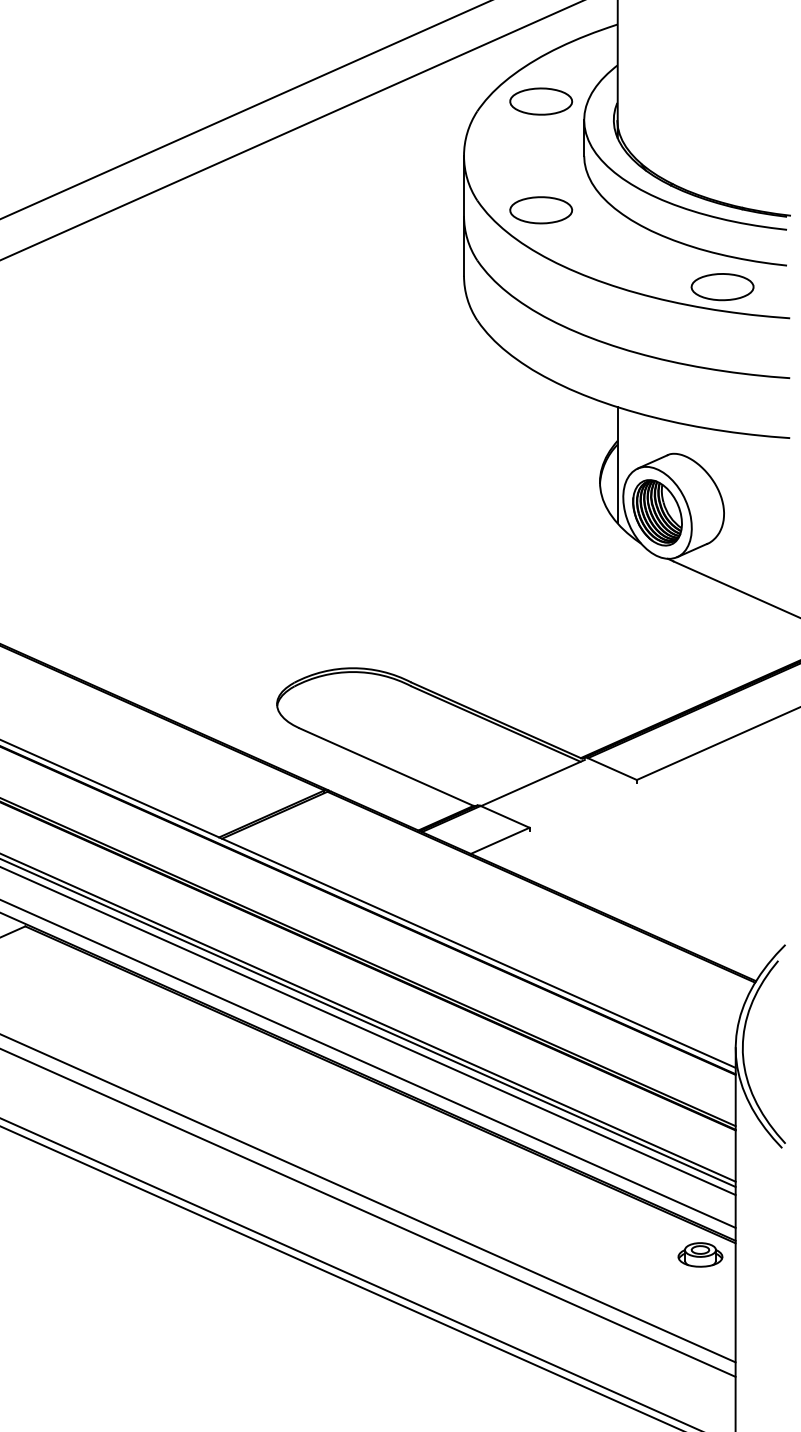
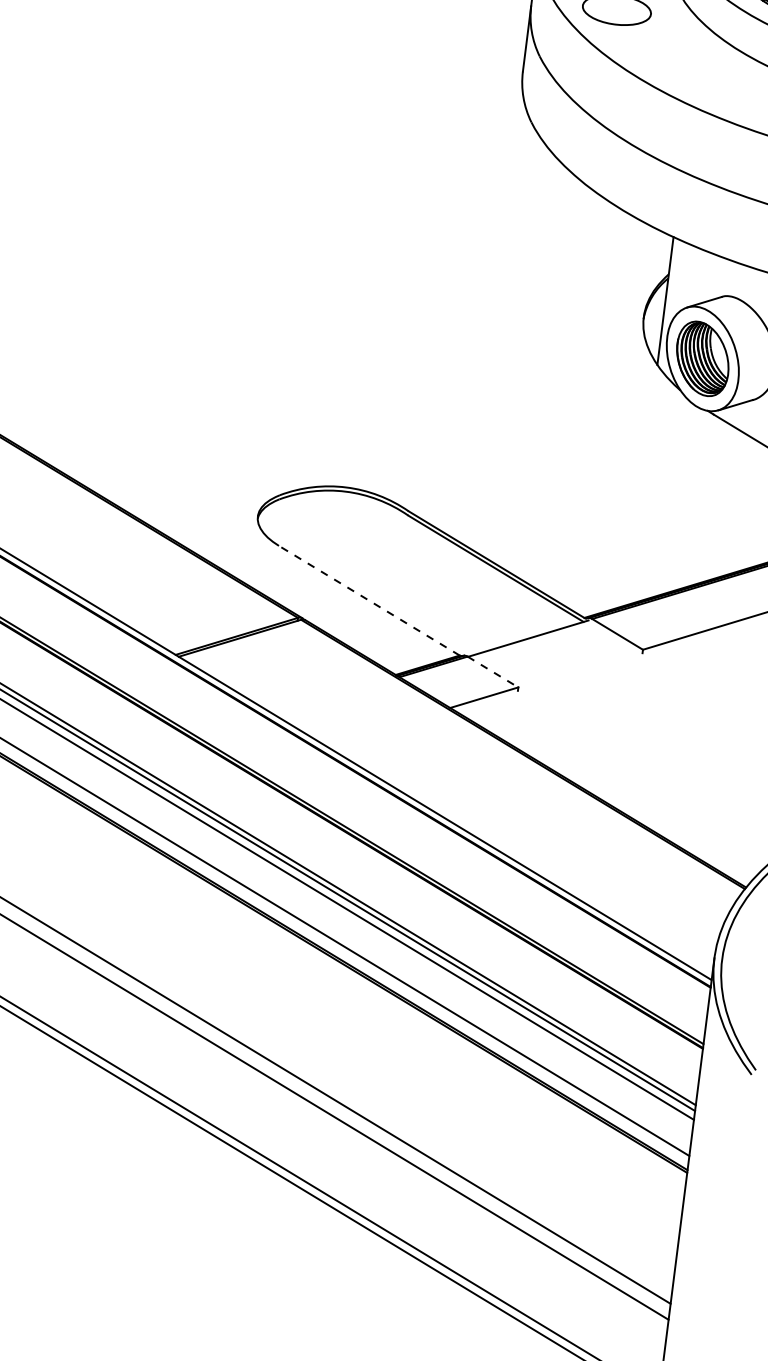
line: (385, 766) -> (368, 600), solid -> dashed
line: (505, 816) -> (493, 671), solid -> dashed
part: (700, 1254) -> (647, 1180), removed

